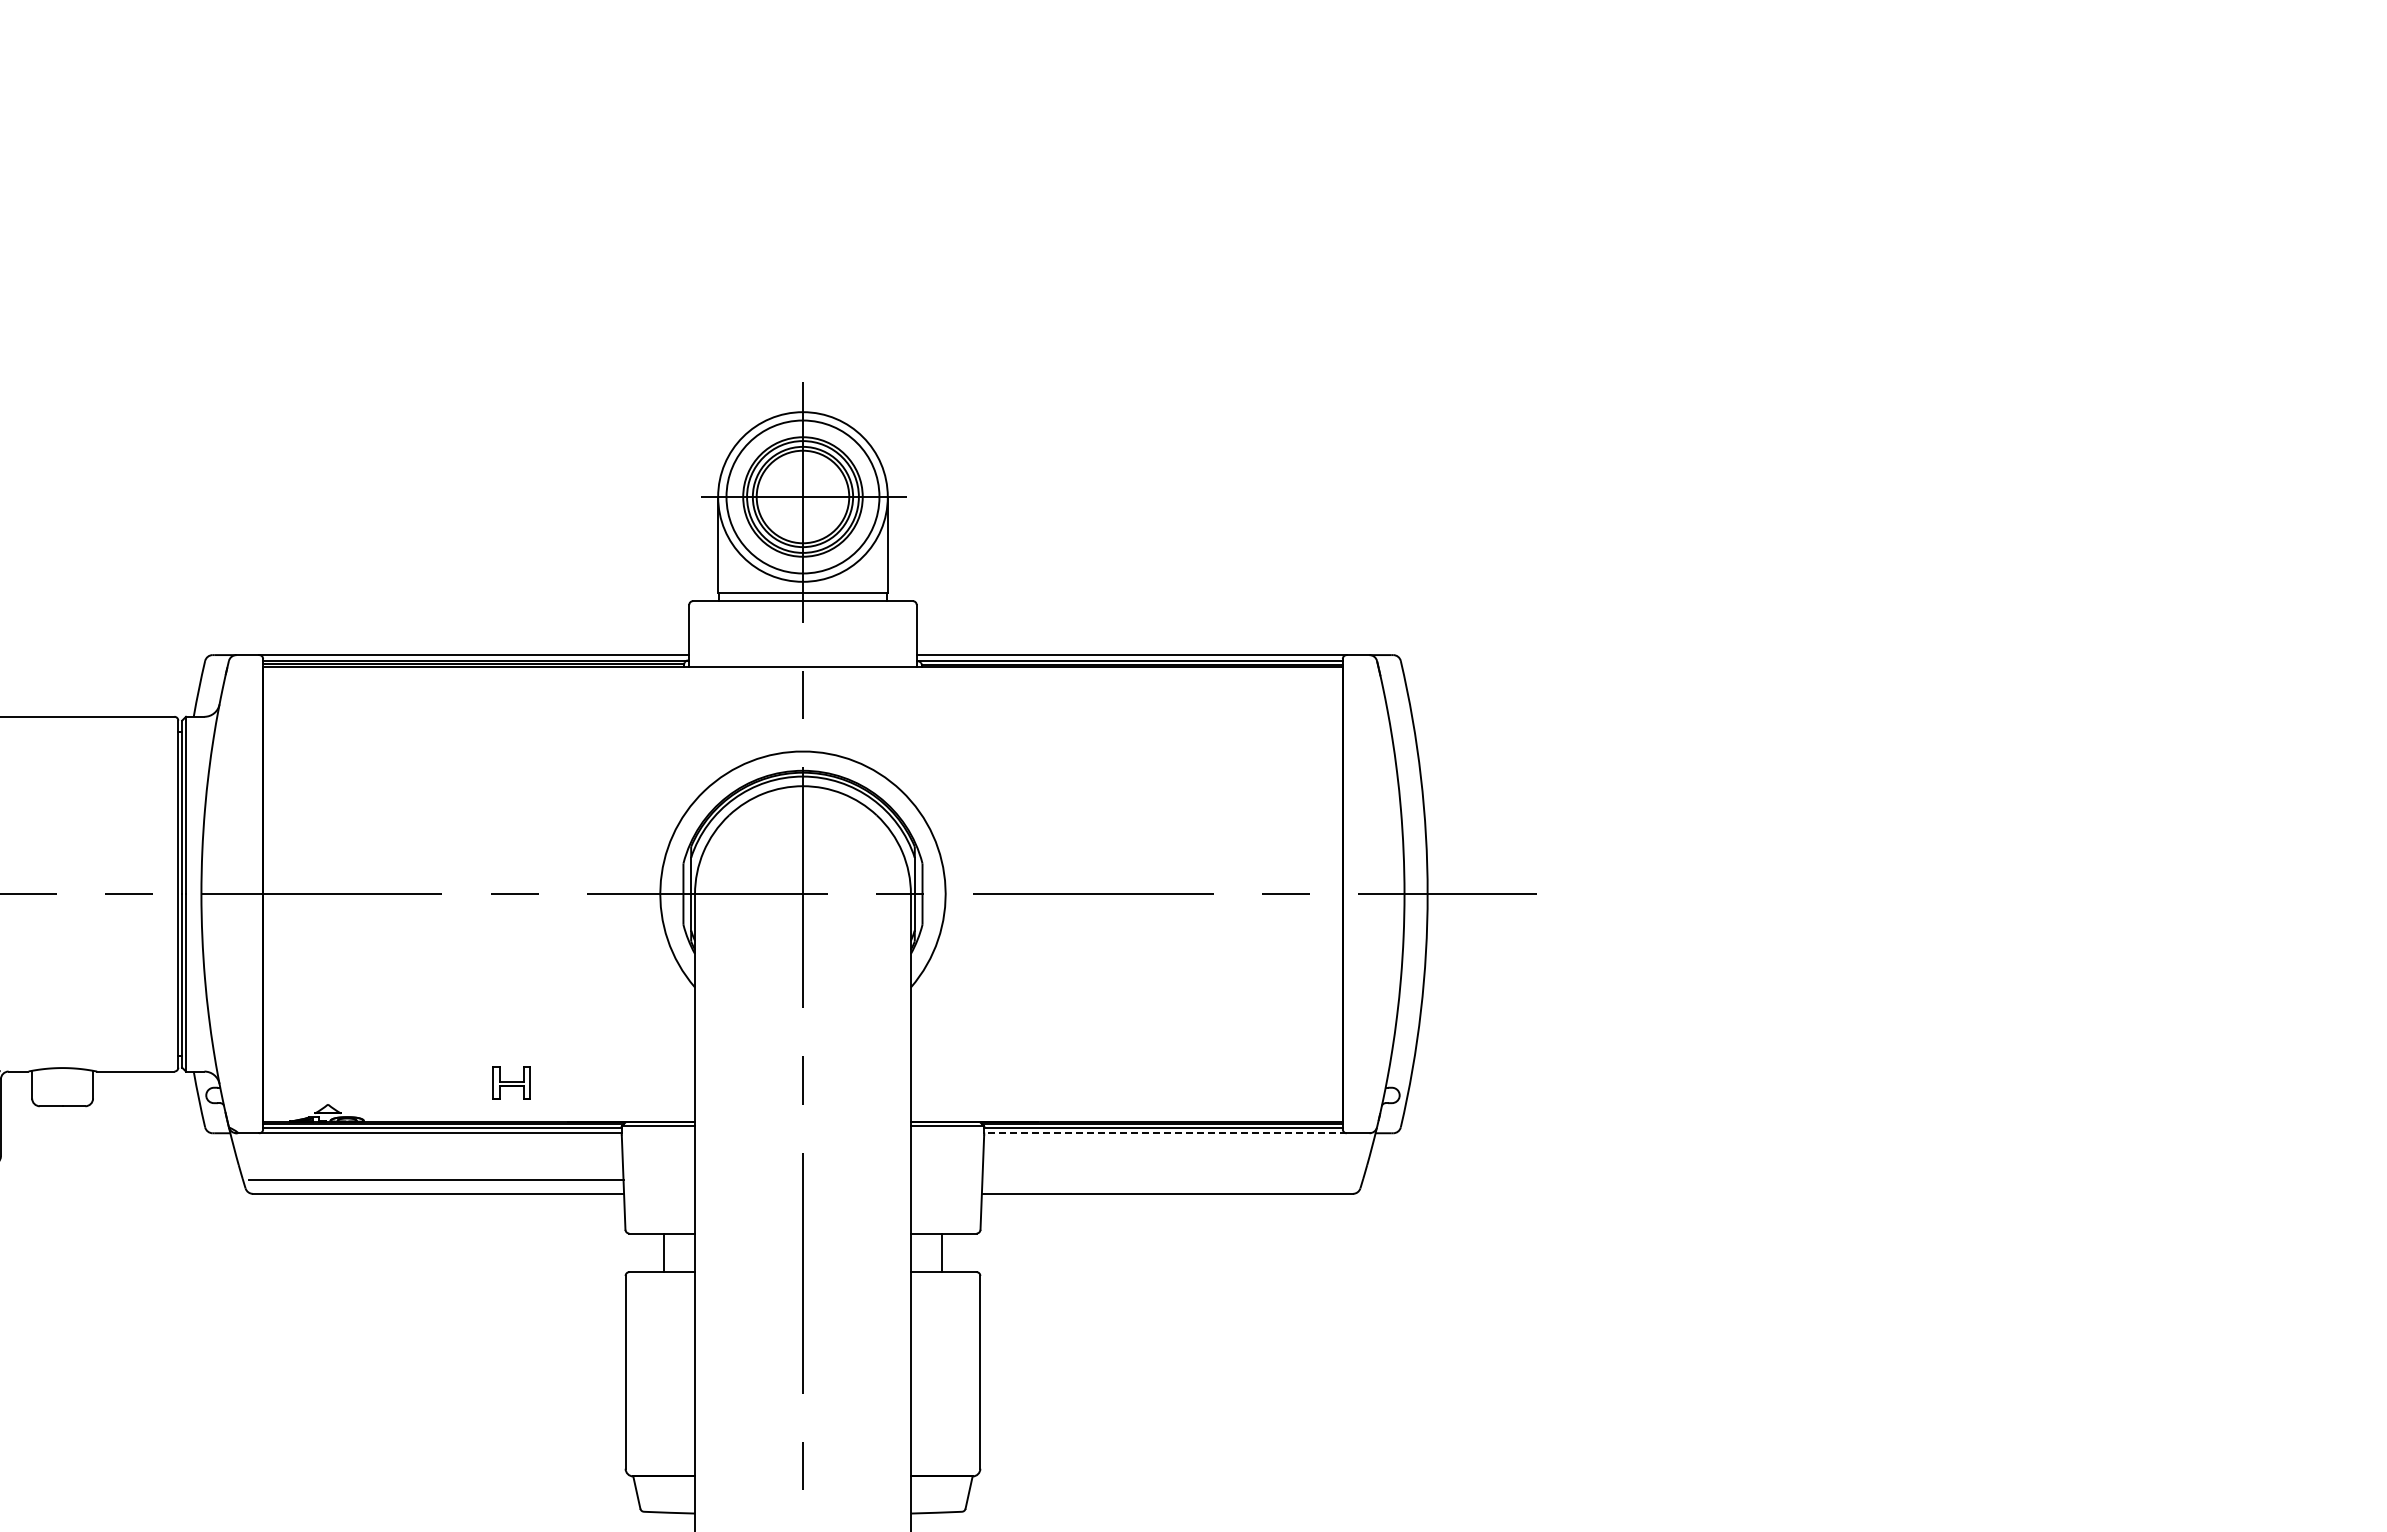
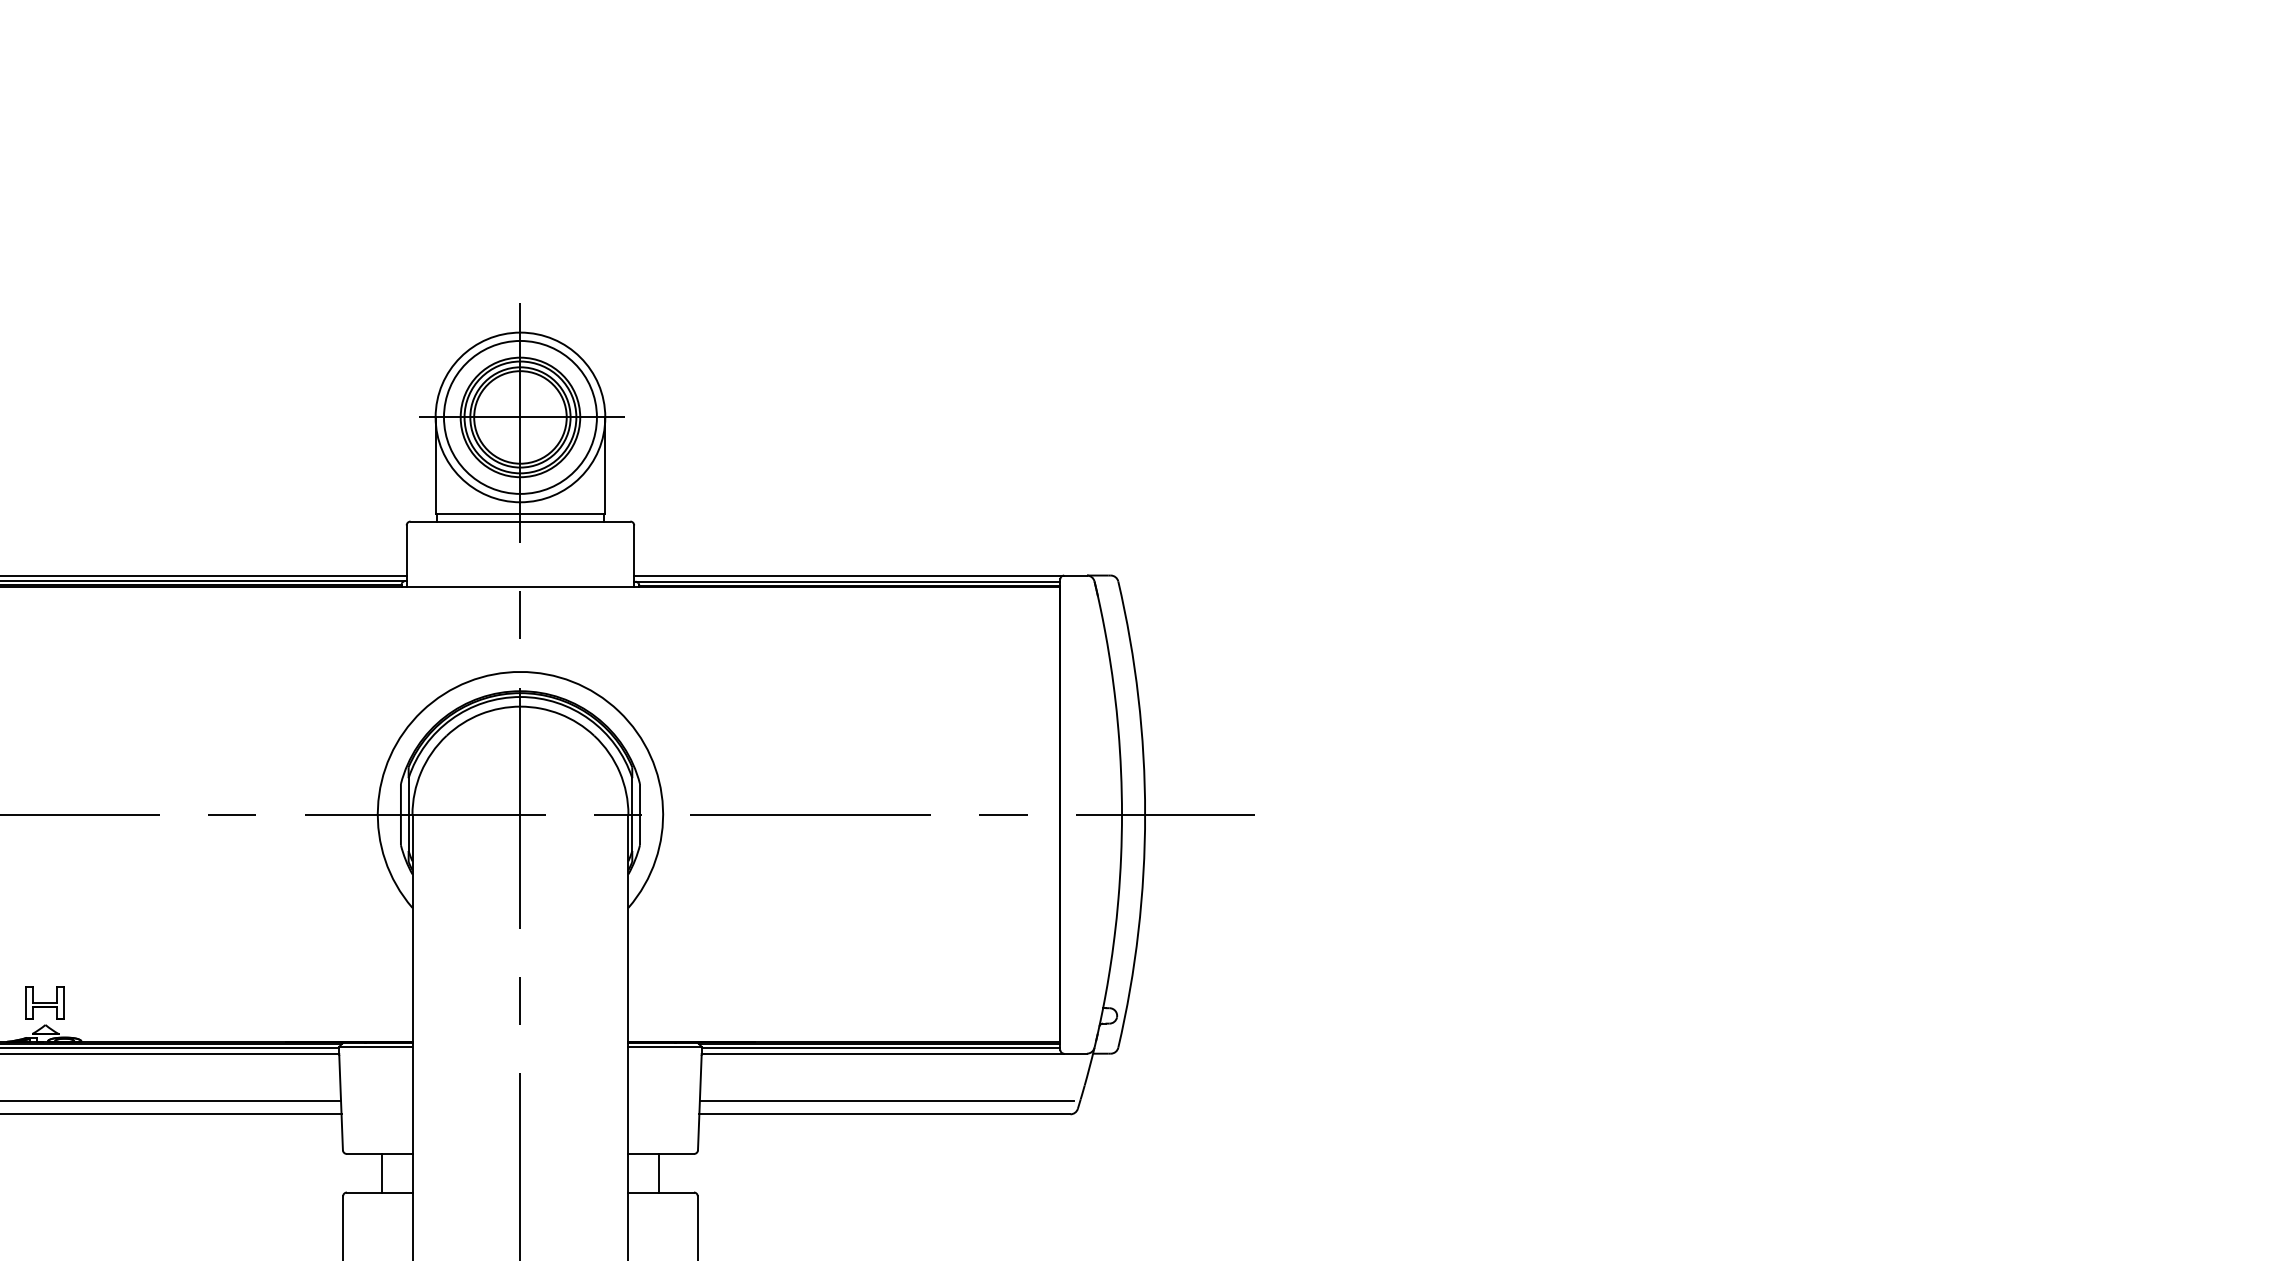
part: (511, 1082) -> (44, 1002), moved
line: (1164, 1133) -> (881, 1053), dashed -> solid
line: (1169, 1180) -> (886, 1100), added

